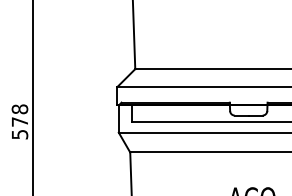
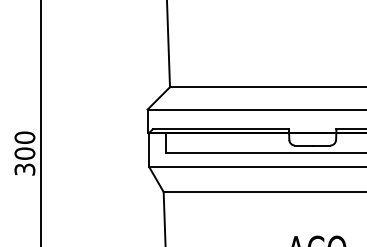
text: (19, 121) -> (24, 153), 578 -> 300

